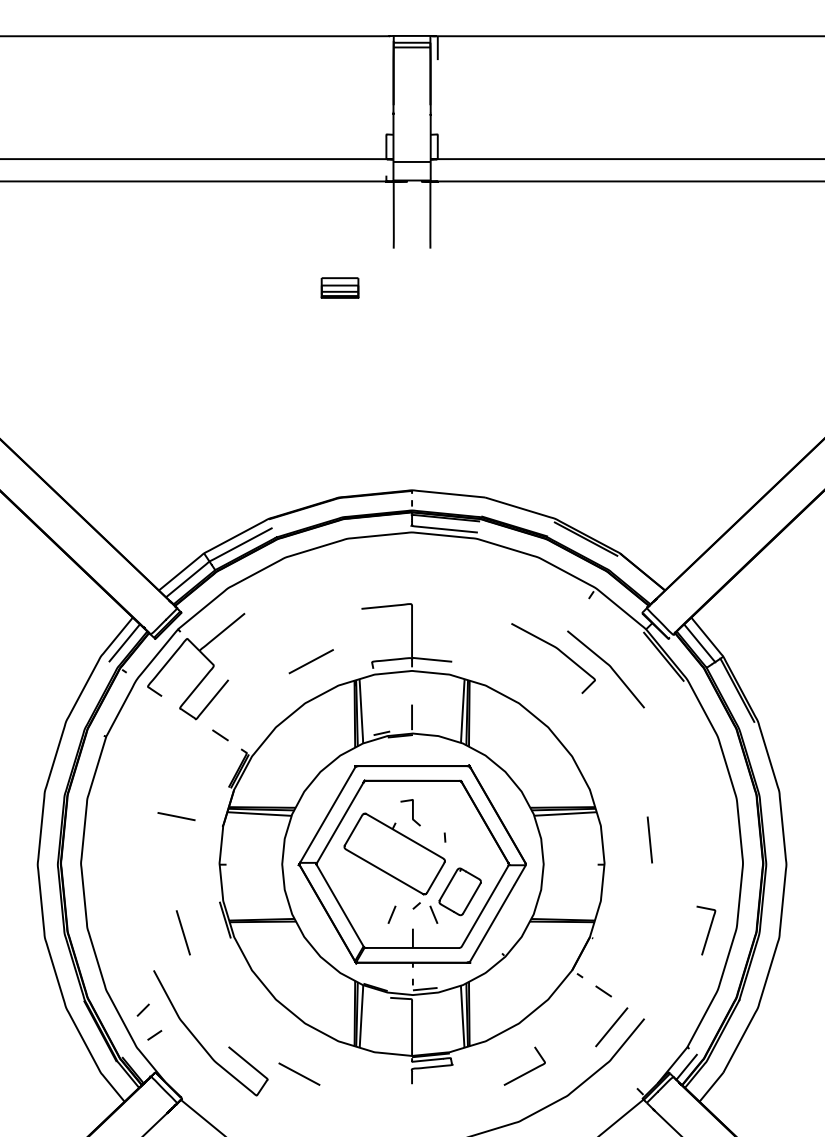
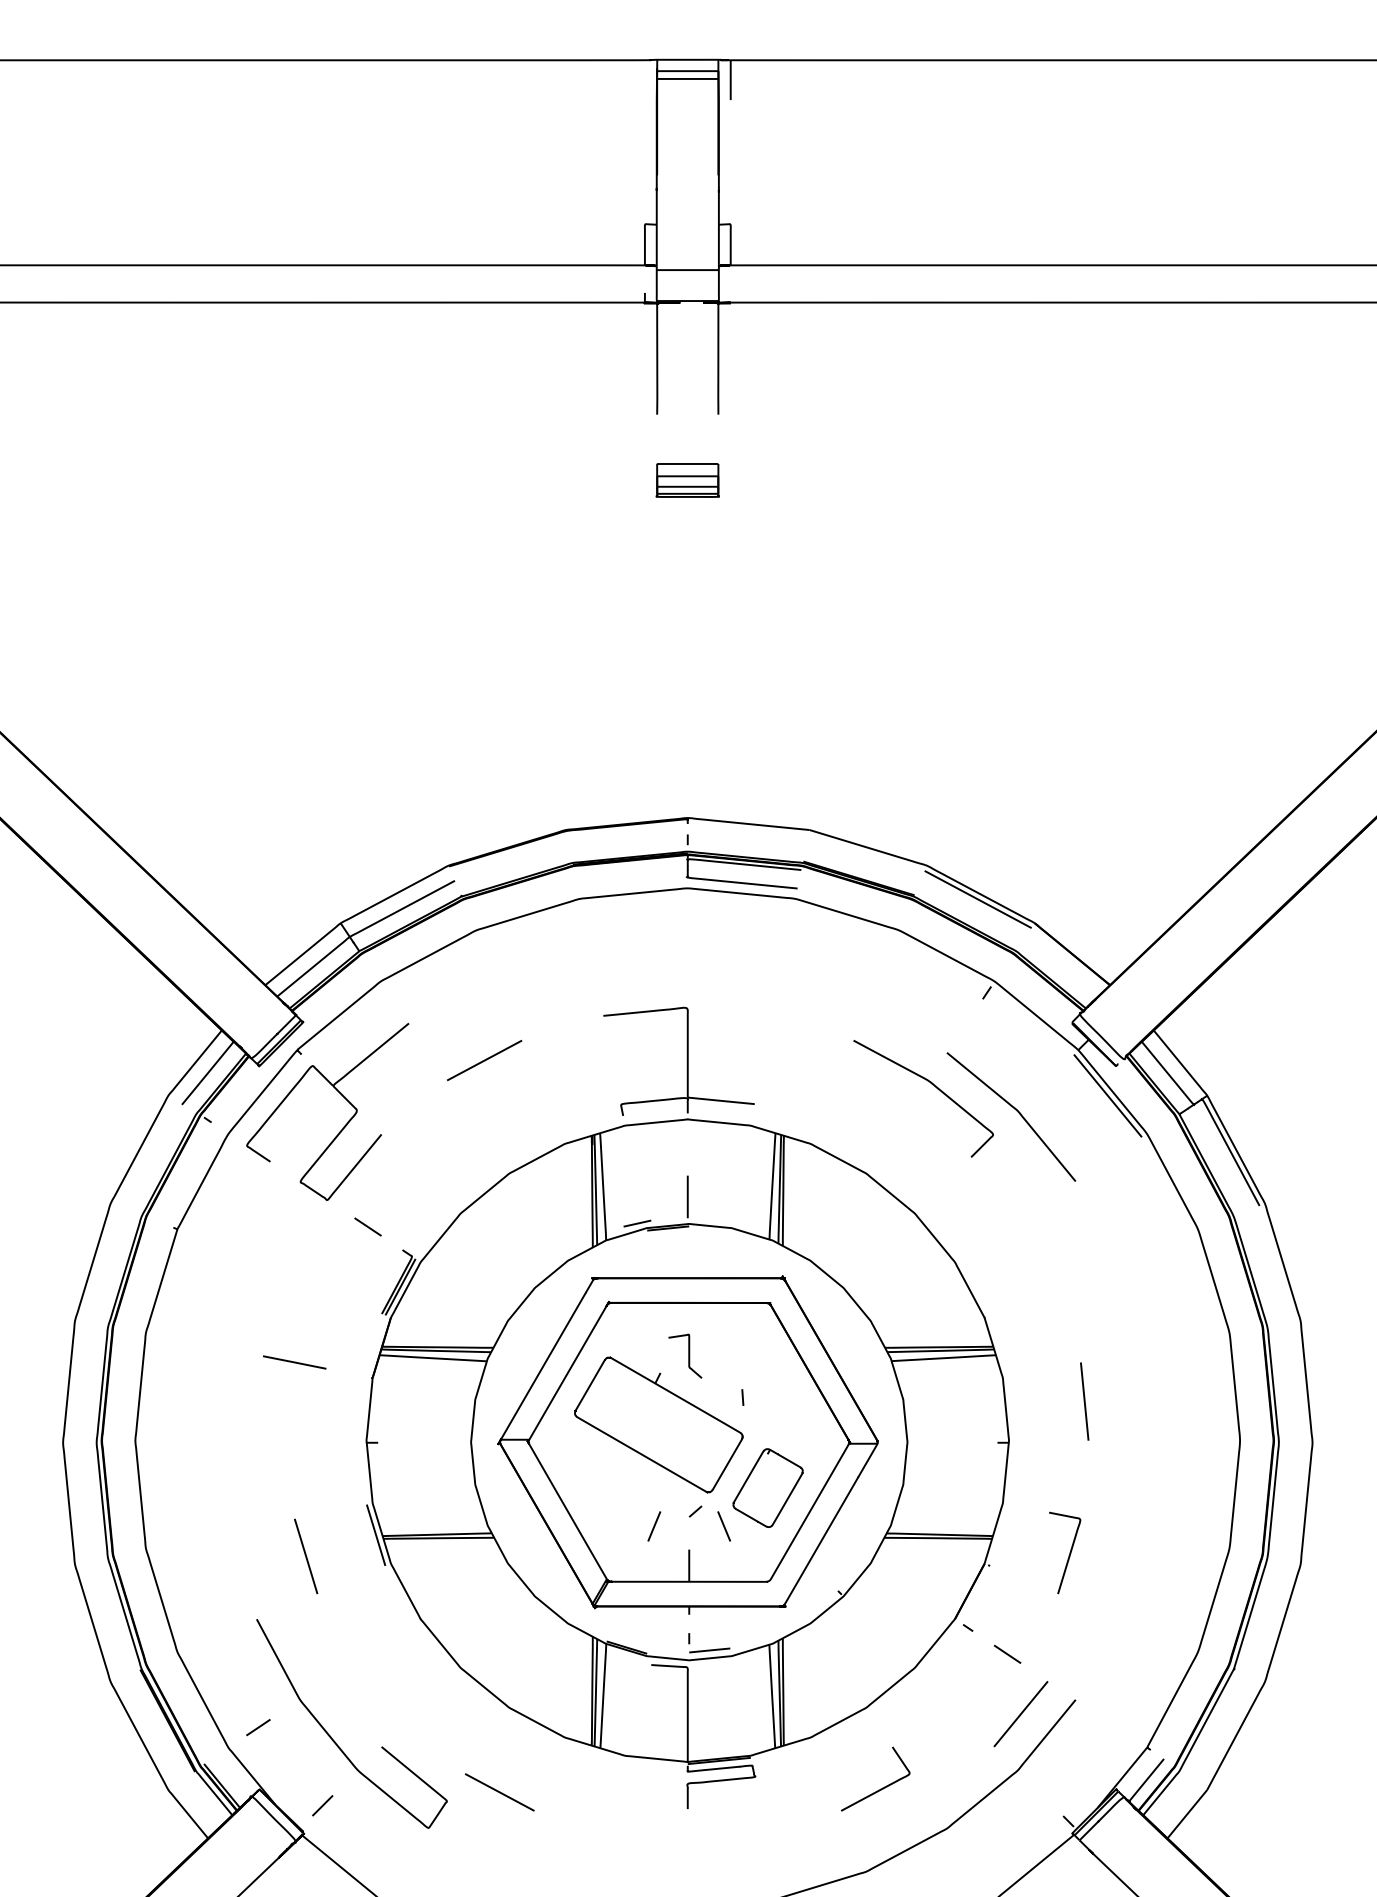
part: (339, 287) -> (686, 479), moved
line: (310, 661) -> (483, 1060), moved
curve: (708, 930) -> (1068, 1552), moved
line: (142, 1009) -> (321, 1804), moved

